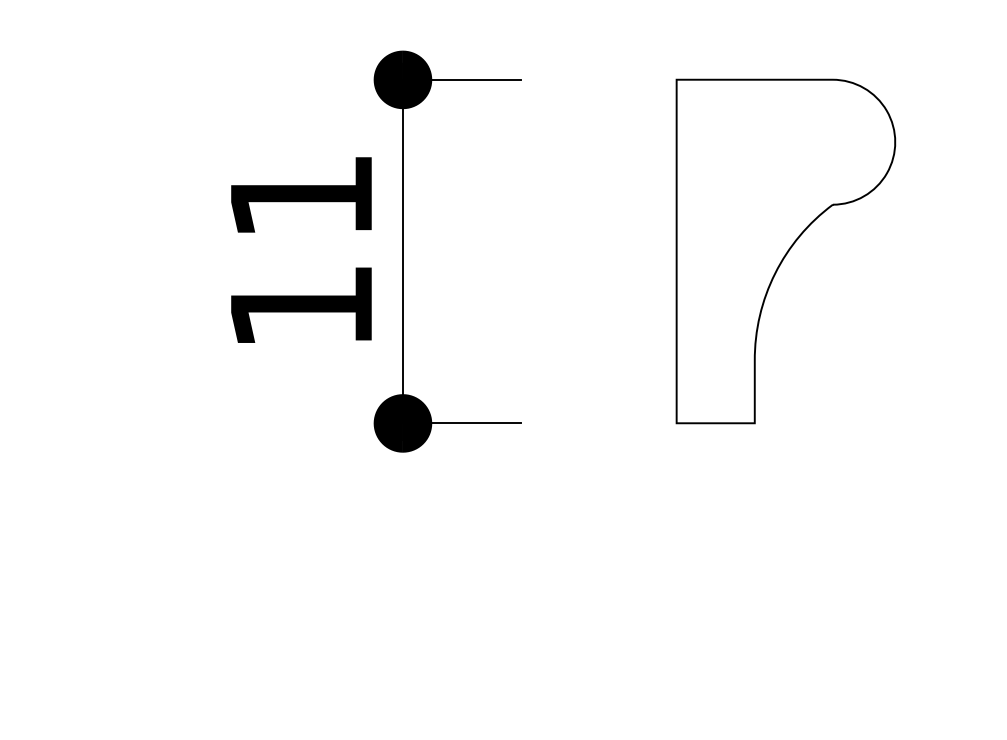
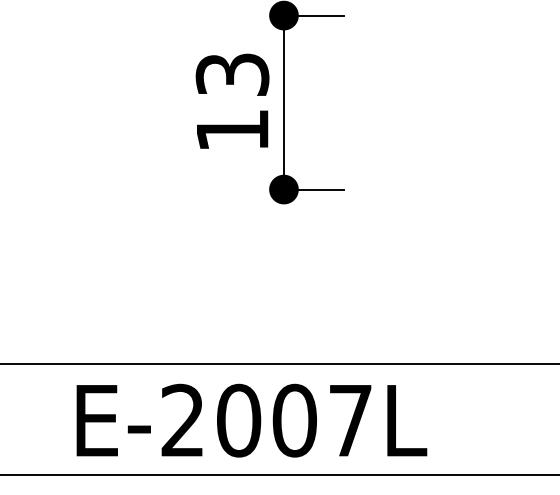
text: (301, 196) -> (232, 74), 11 -> 13
part: (785, 251) -> (477, 102), removed

